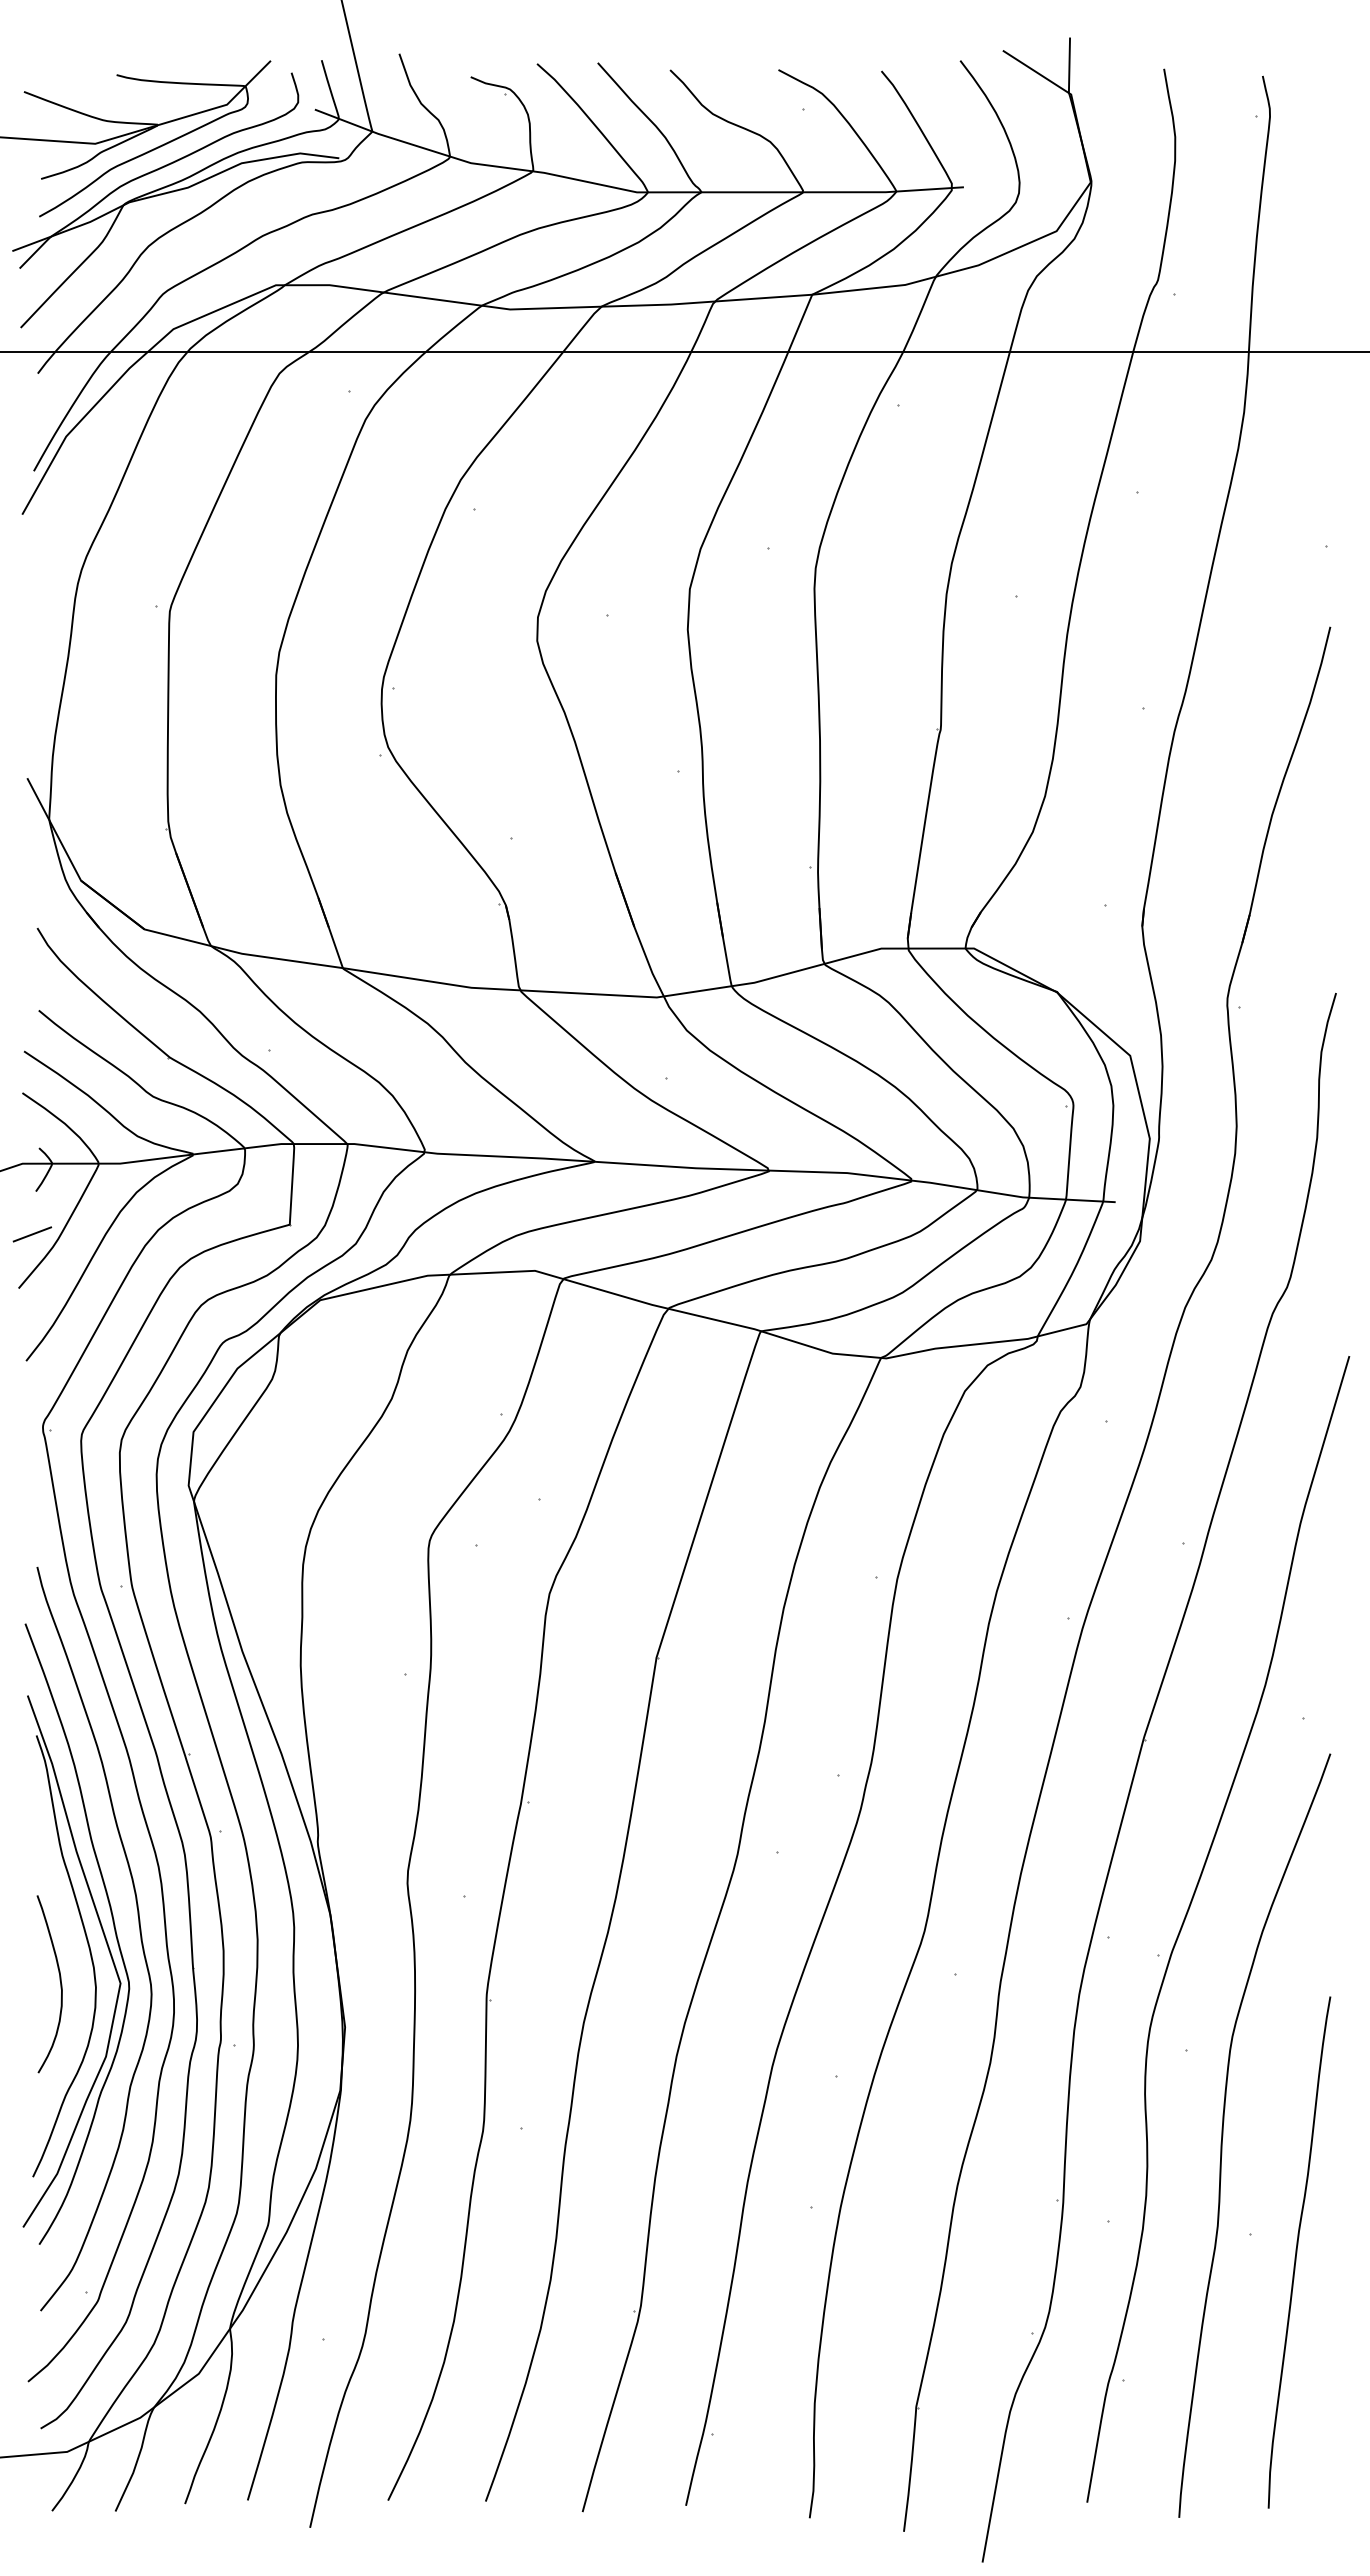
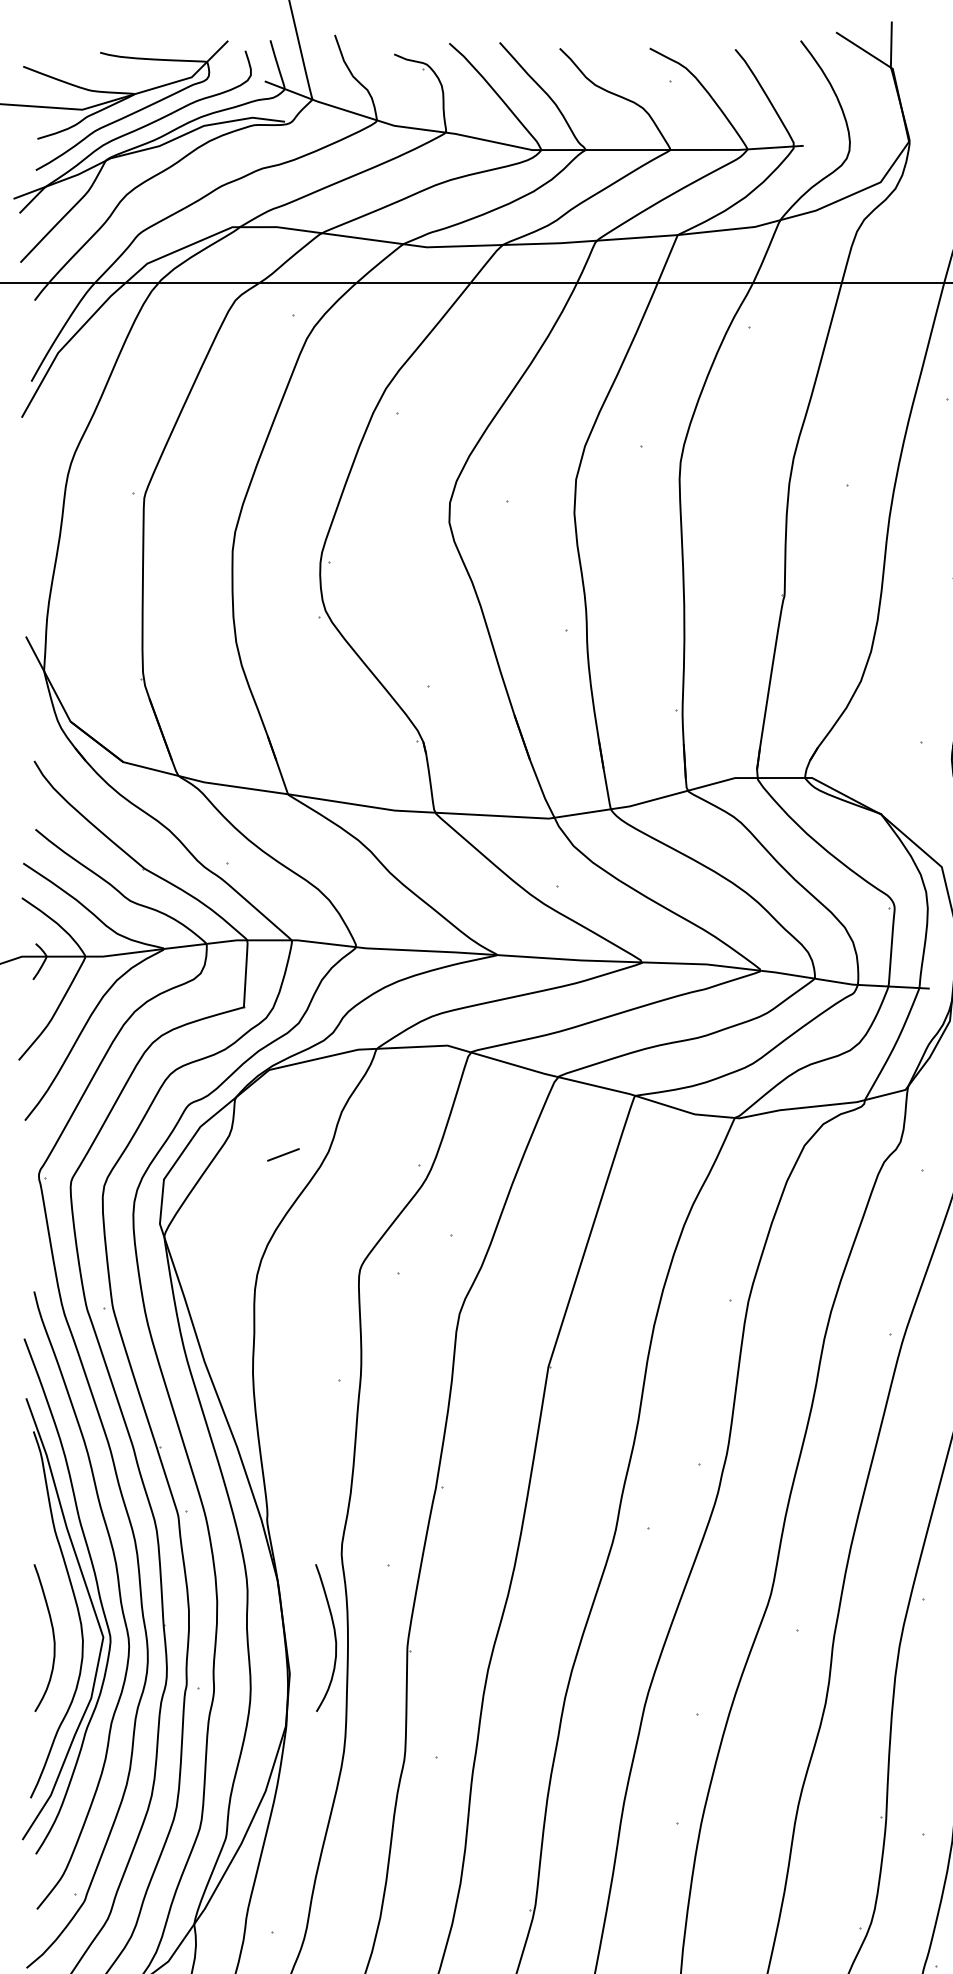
line: (32, 1234) -> (283, 1154), moved
curve: (398, 1980) -> (334, 1634), added

